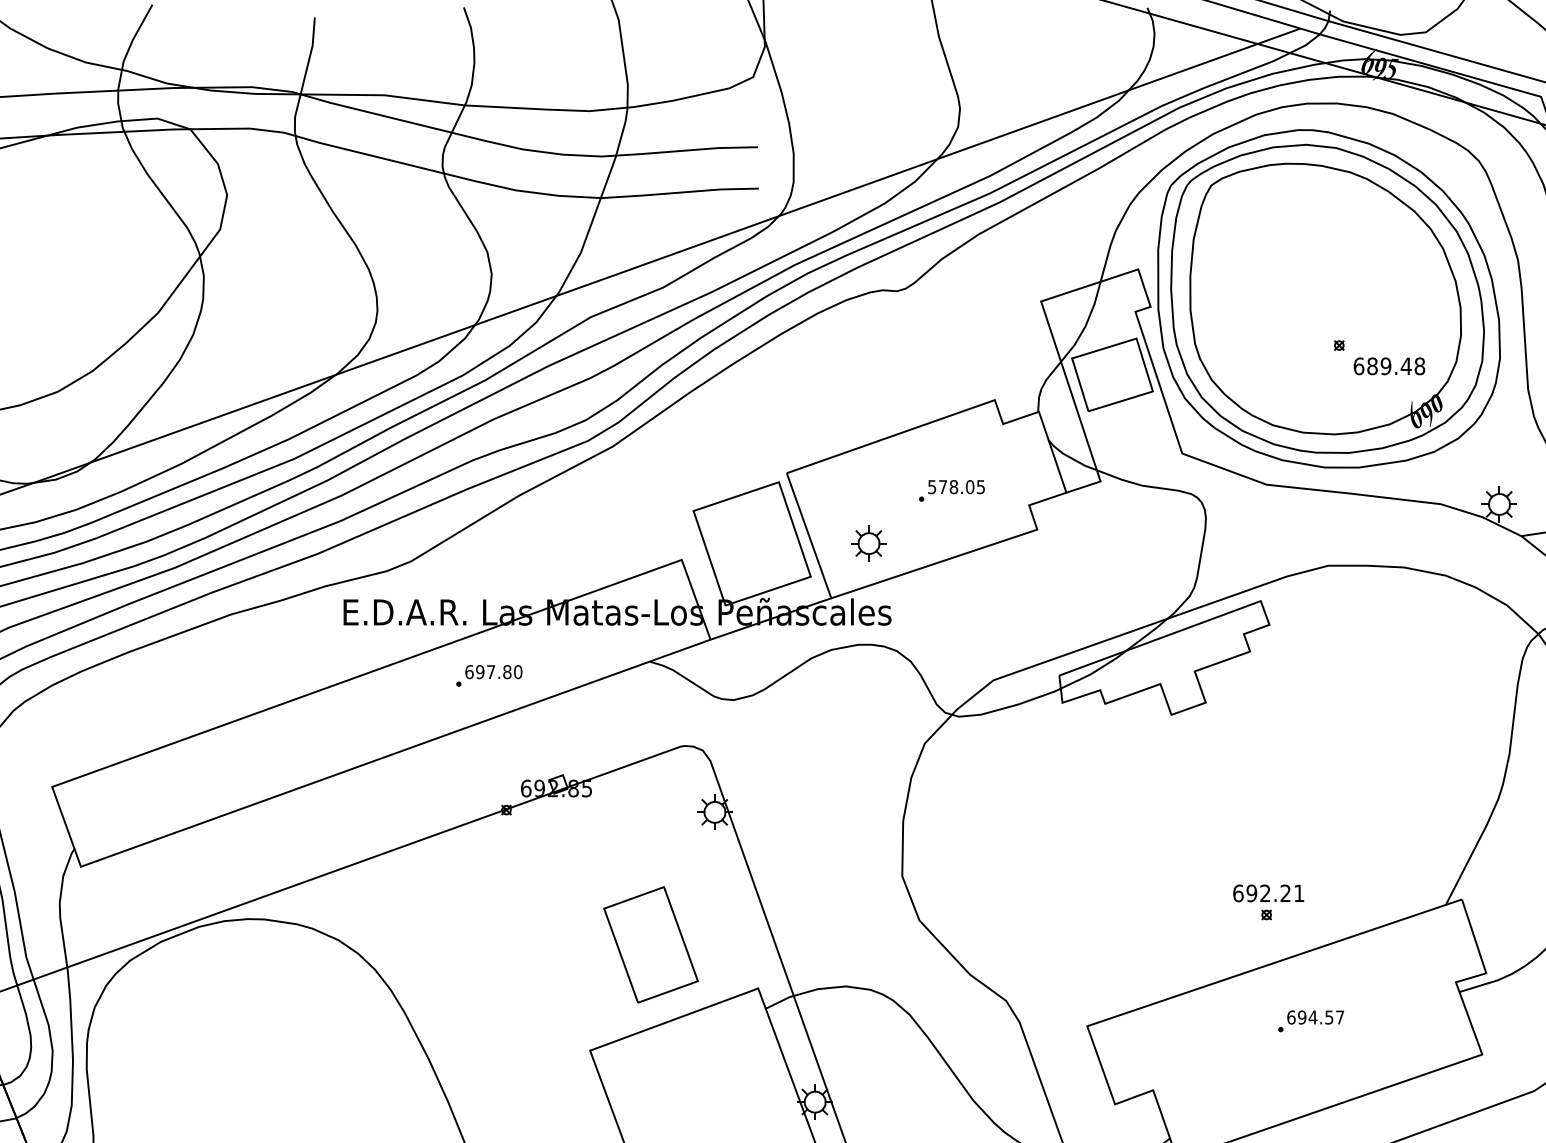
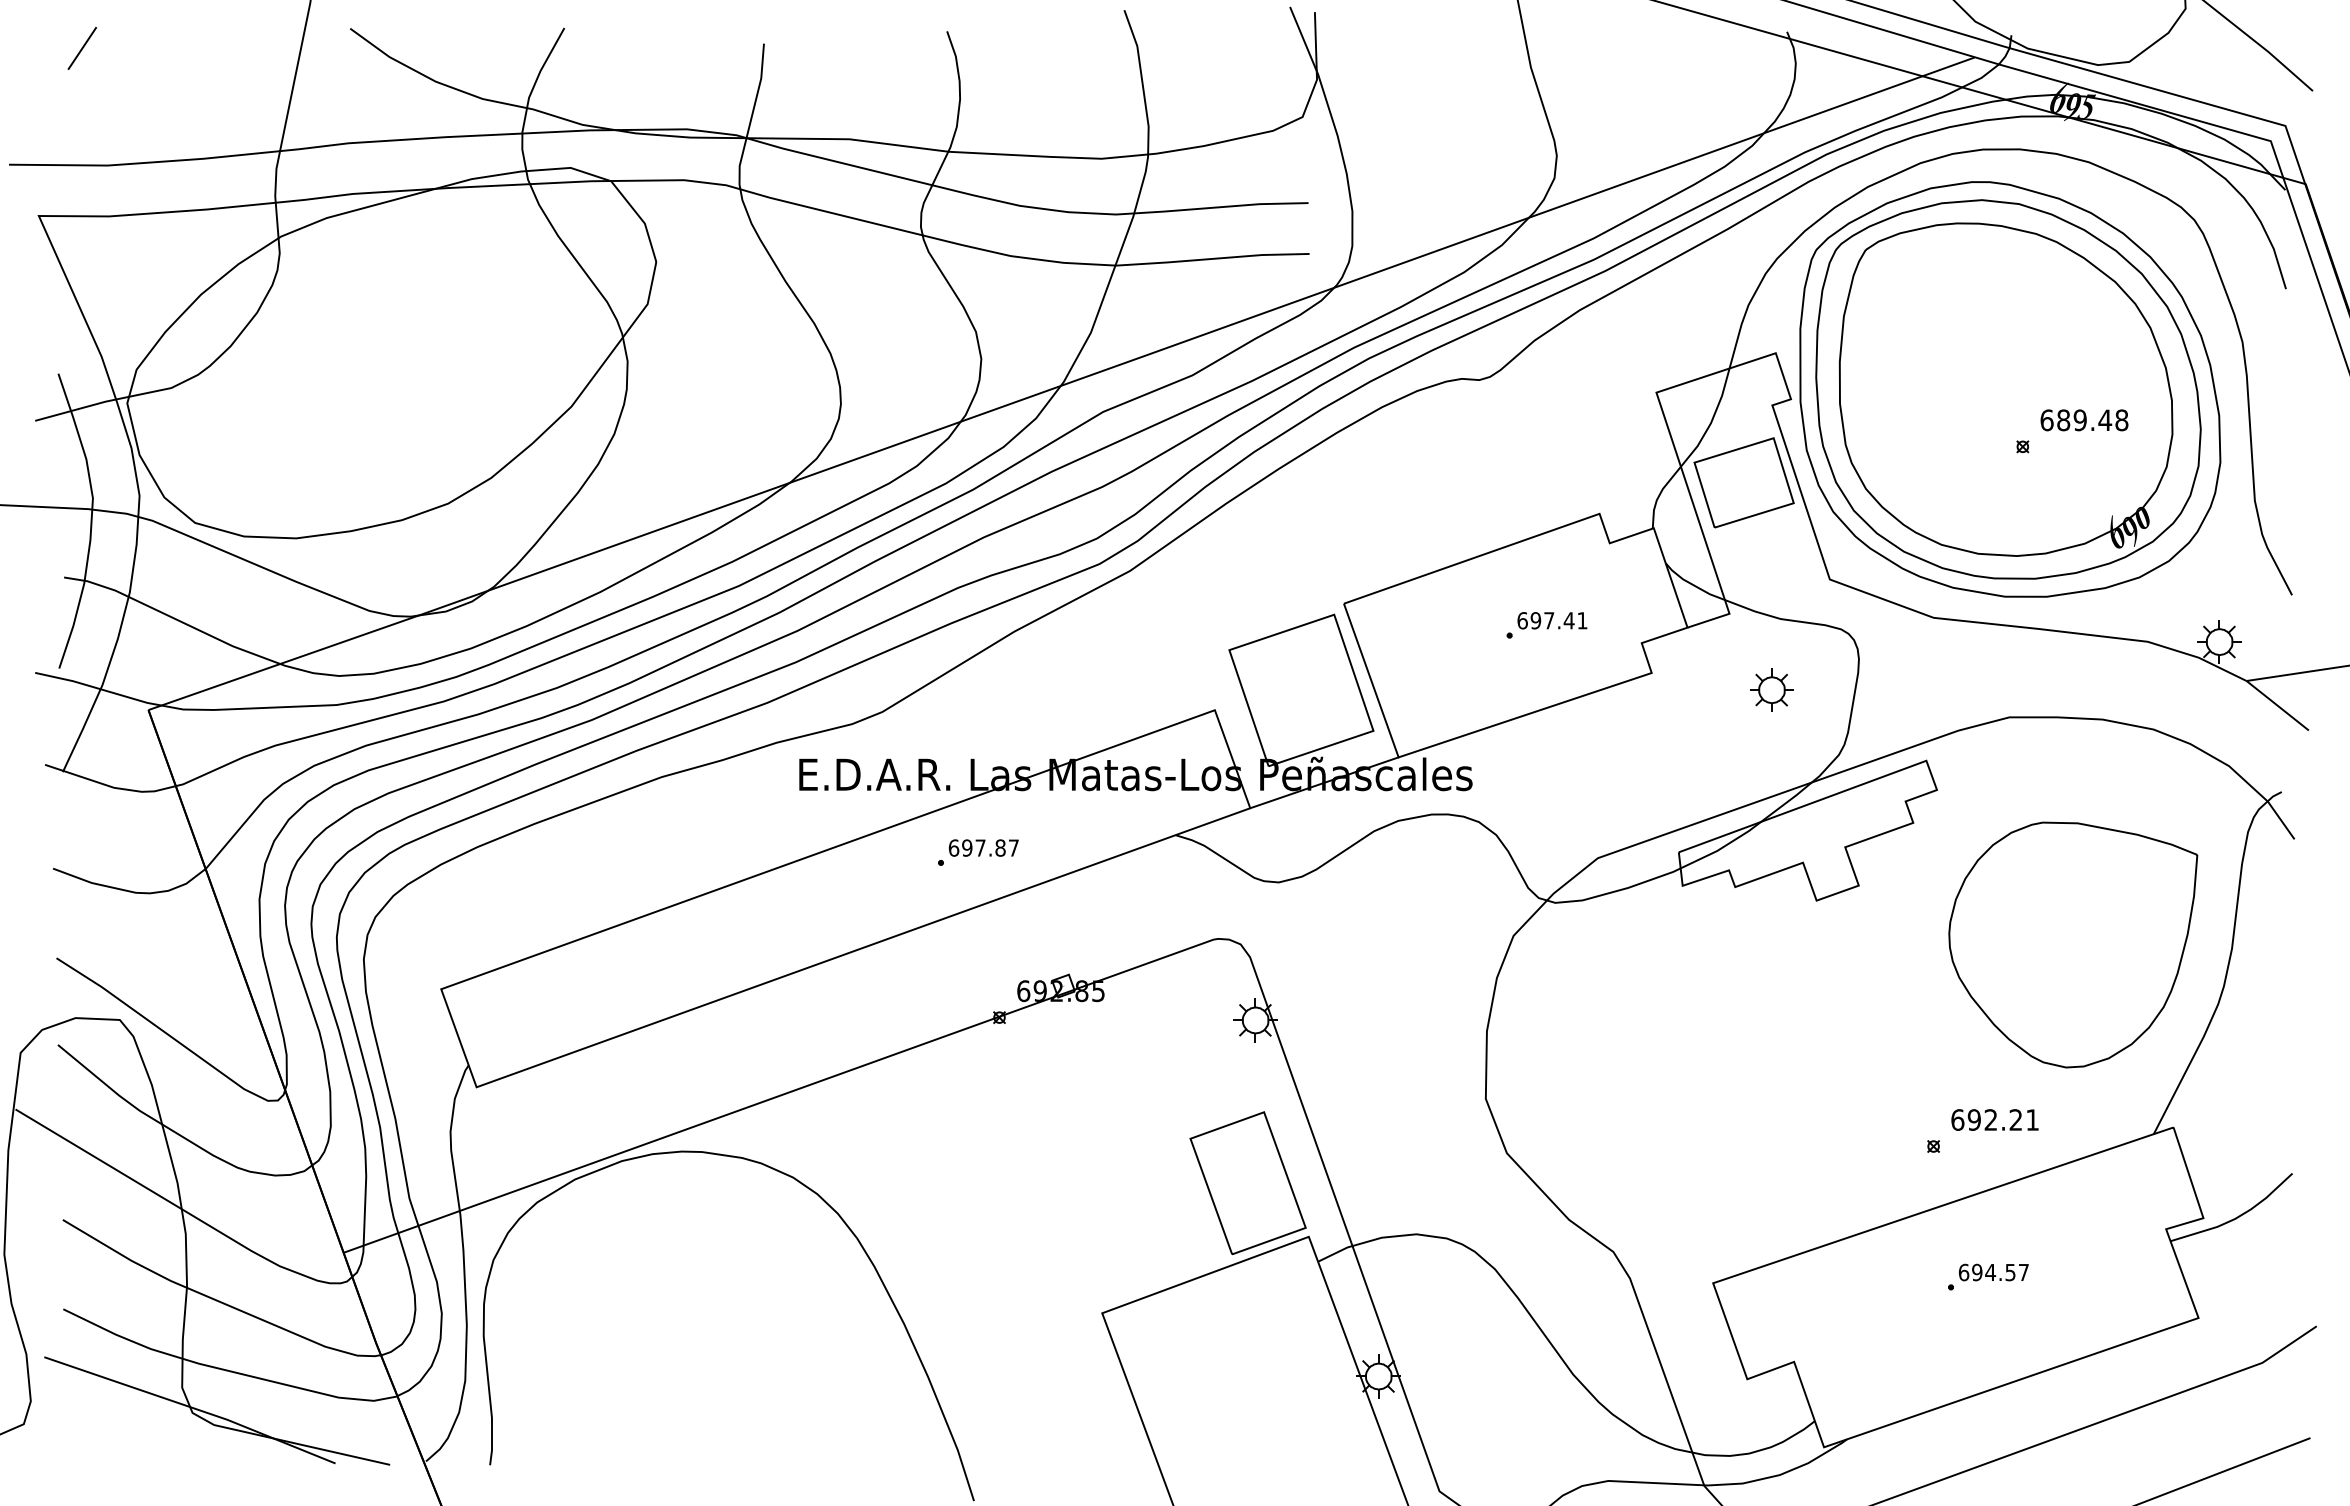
text: (1389, 366) -> (2084, 420), moved
text: (956, 486) -> (1552, 620), 578.05 -> 697.41
part: (868, 543) -> (1771, 689), moved
text: (517, 671) -> (1013, 847), 697.80 -> 697.87
part: (1380, 750) -> (2073, 944), added
text: (1268, 892) -> (1994, 1119), moved
part: (650, 945) -> (1247, 1183), moved

